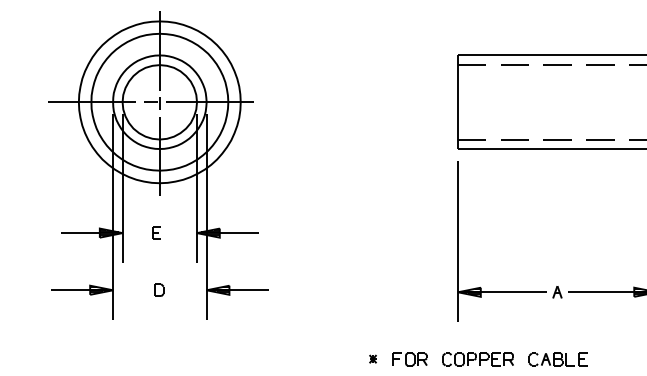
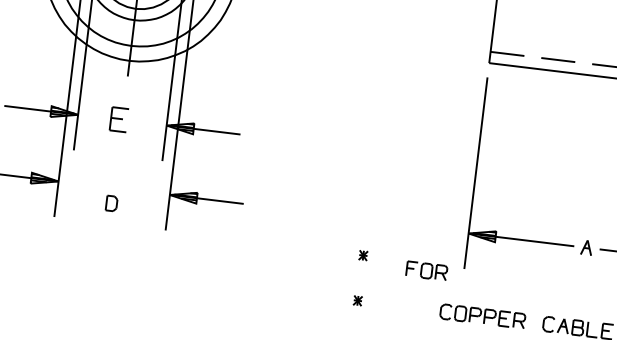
part: (156, 232) -> (118, 119), size x1.6
part: (159, 289) -> (112, 202), moved
part: (372, 320) -> (362, 254), added
part: (409, 359) -> (426, 270), moved

